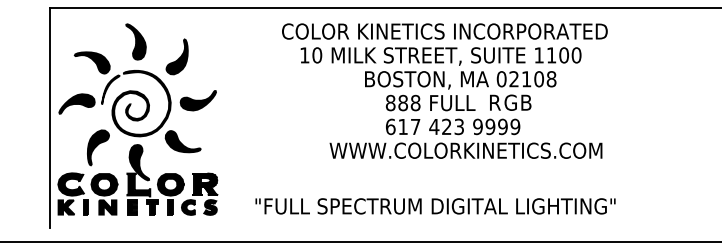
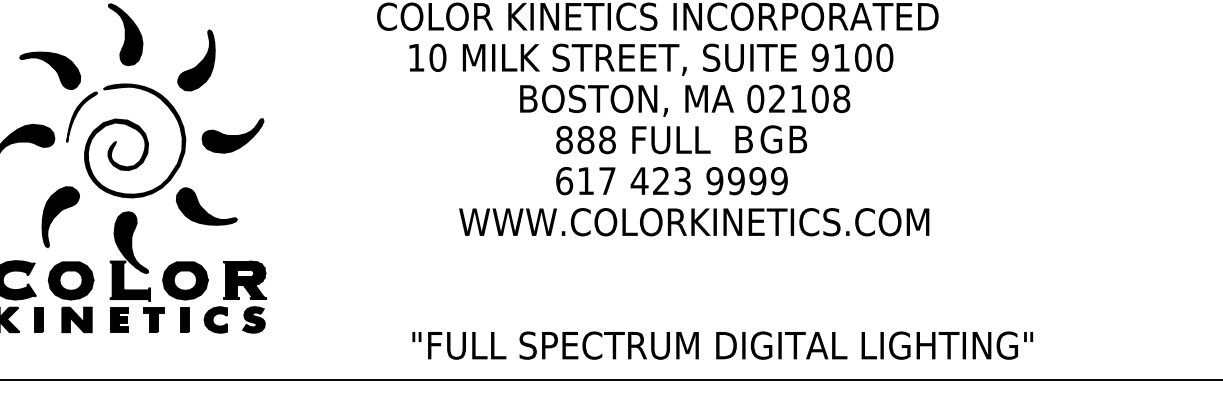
text: (538, 55) -> (819, 58), 1100 -> 9100
text: (495, 102) -> (745, 139), R -> B
text: (435, 206) -> (722, 345), moved

